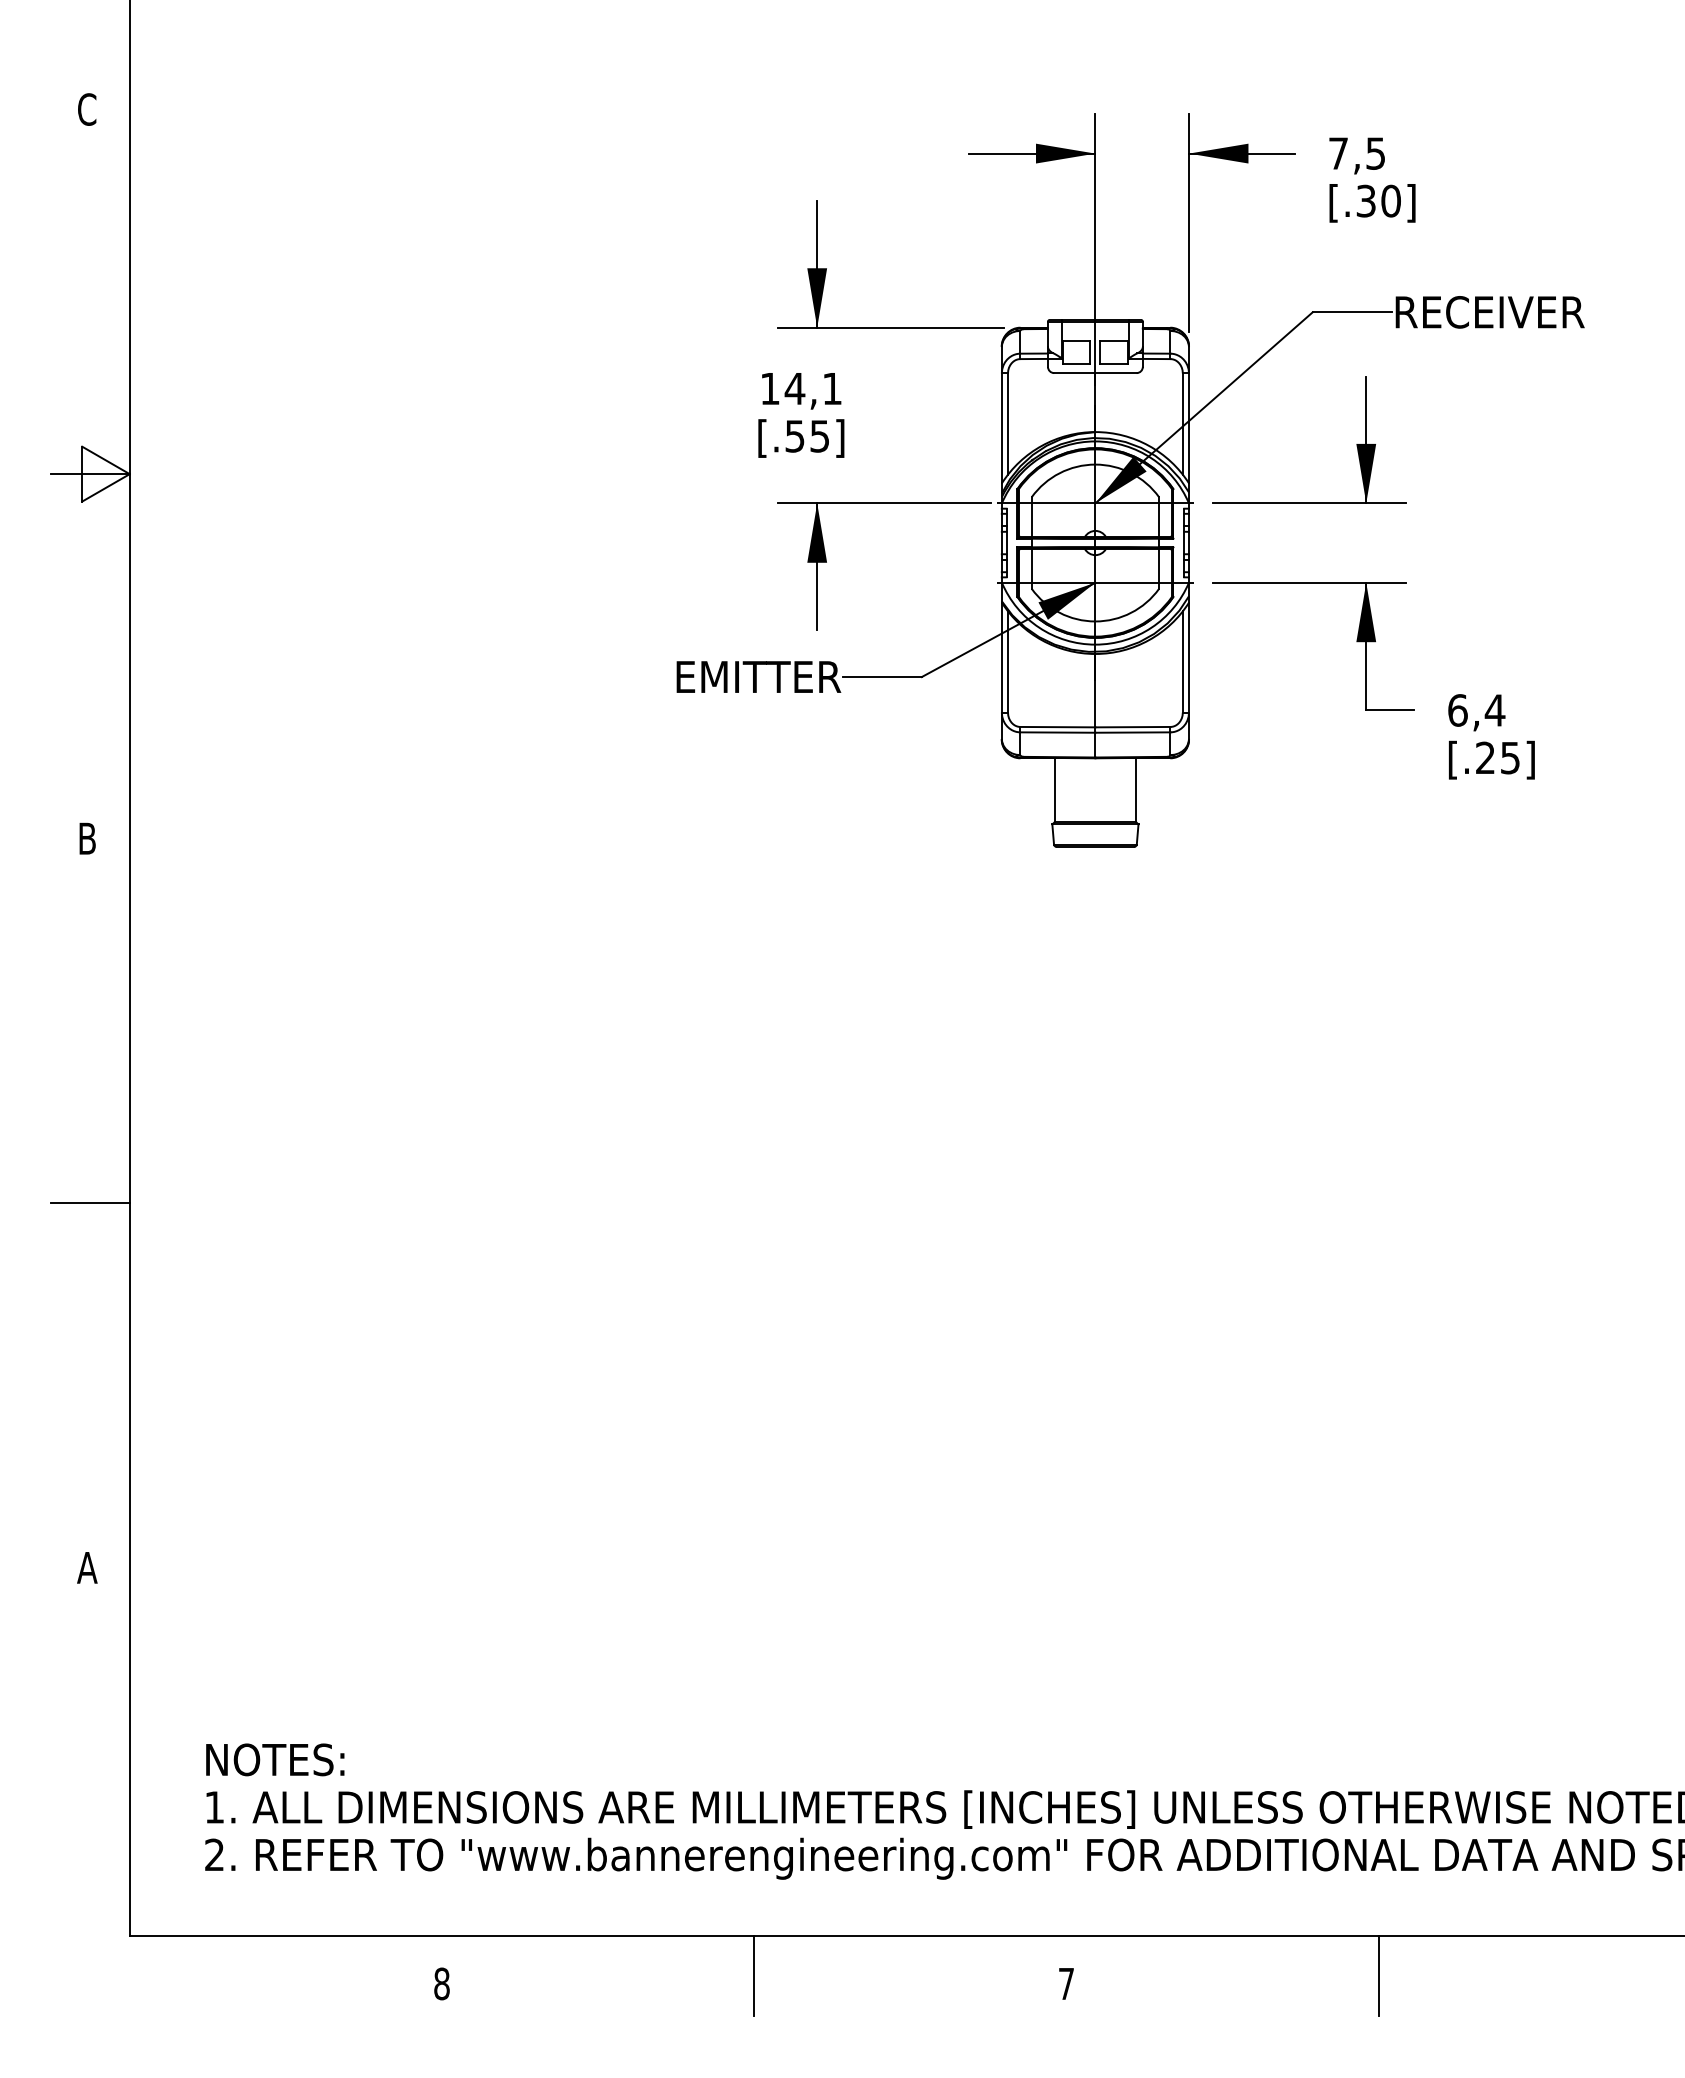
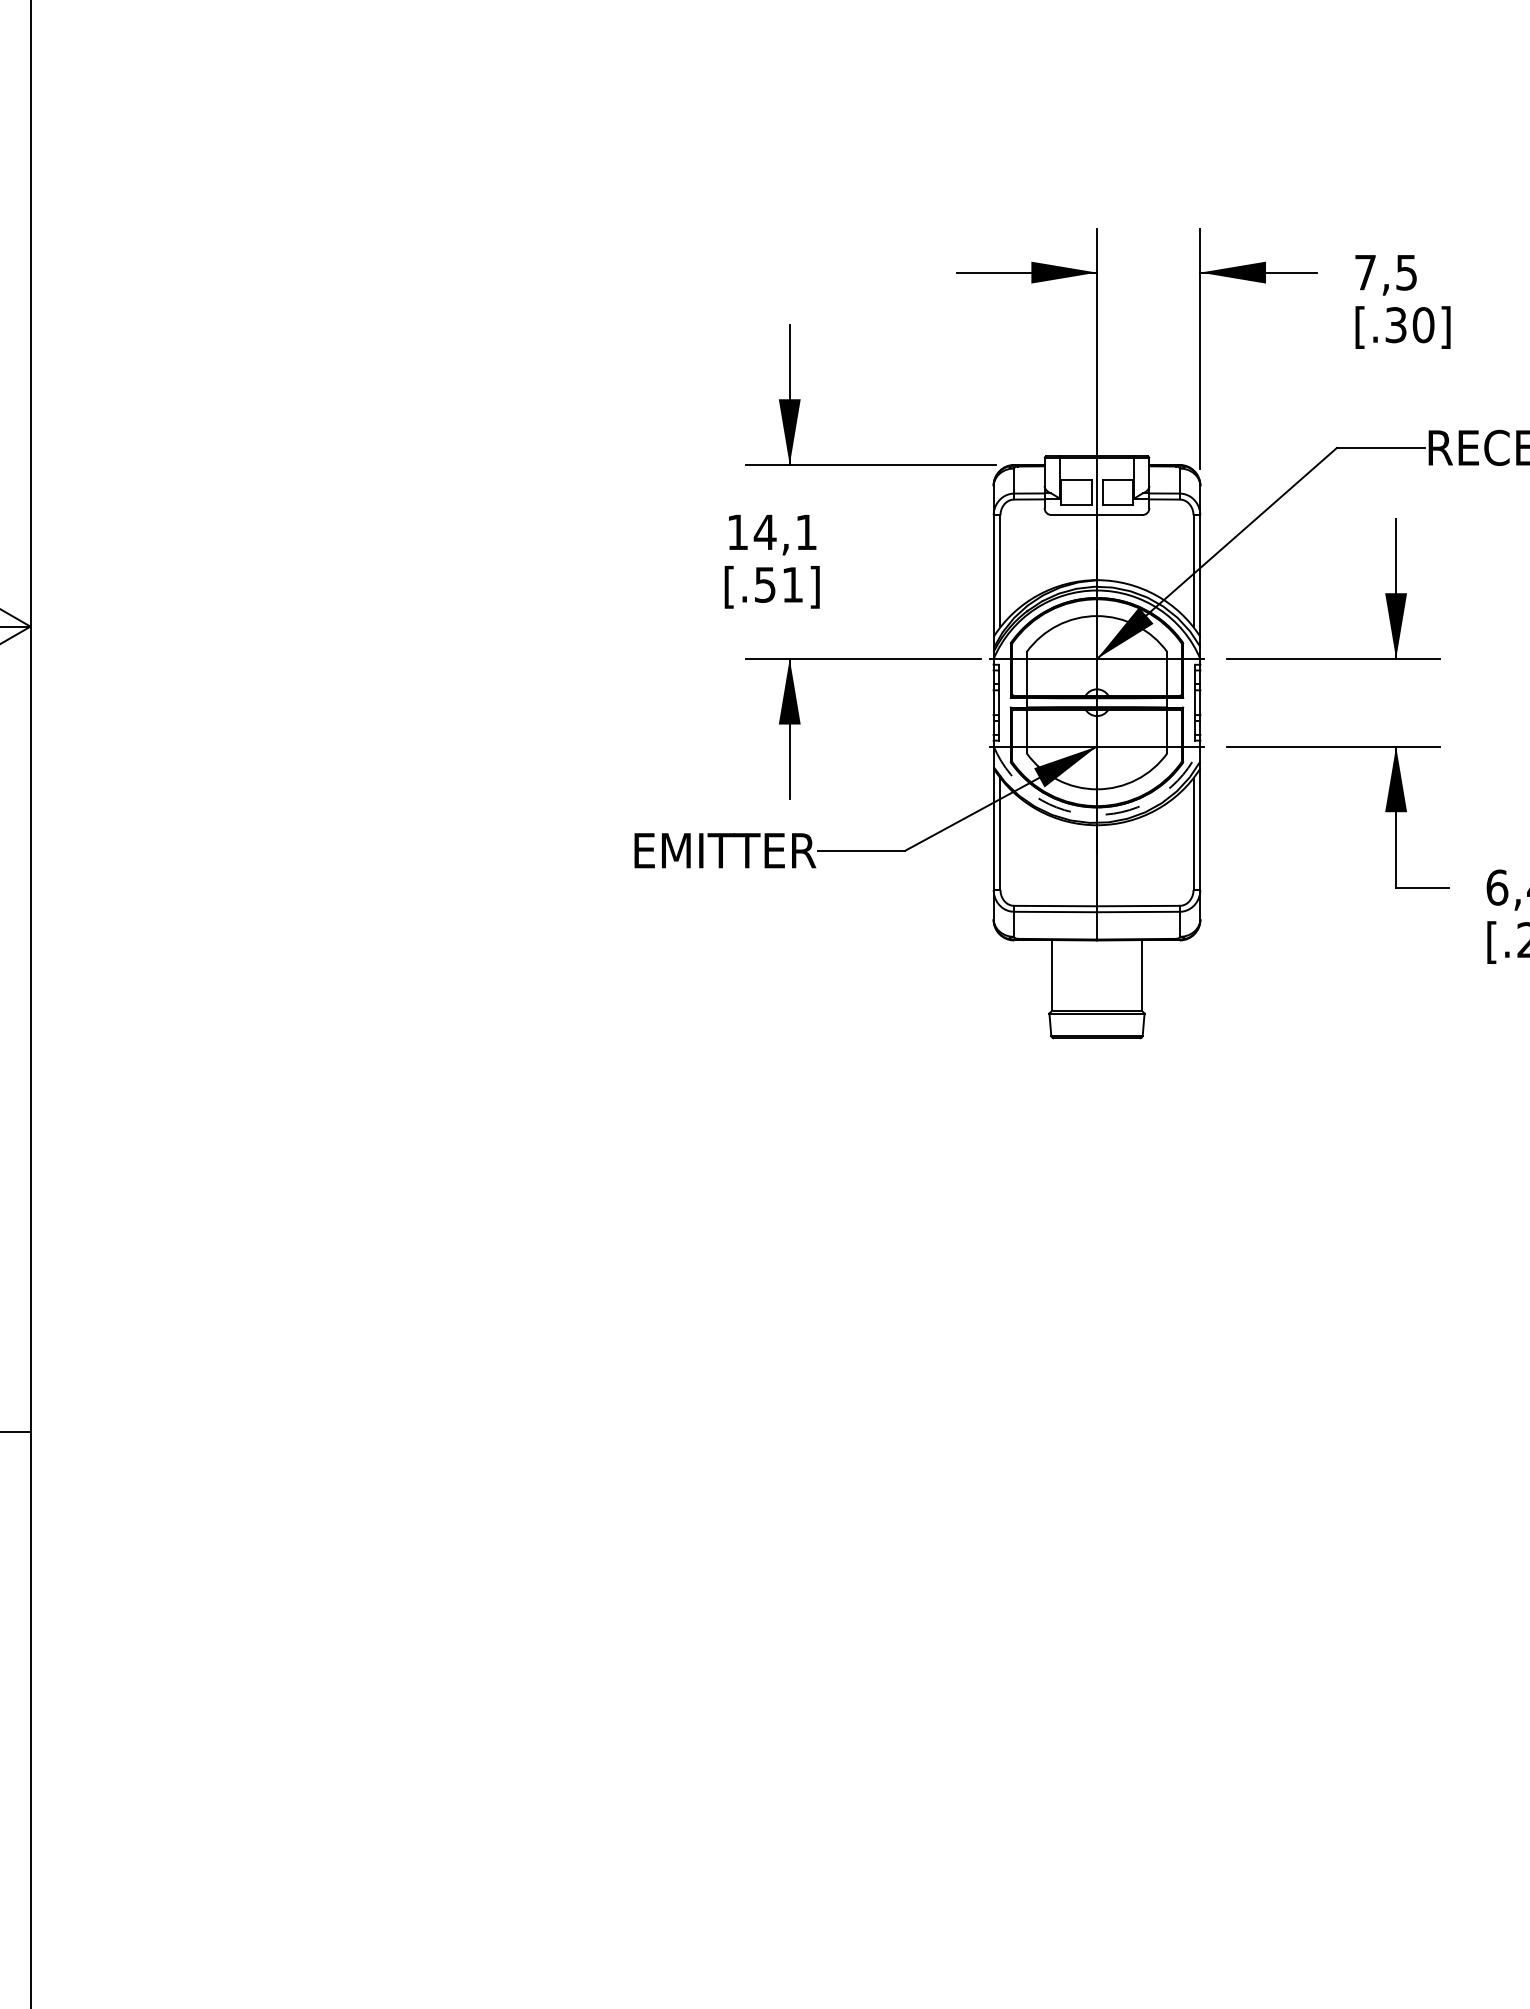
text: (819, 436) -> (792, 585), [.55] -> [.51]
arc: (1095, 644) -> (1097, 814), solid -> dashed

